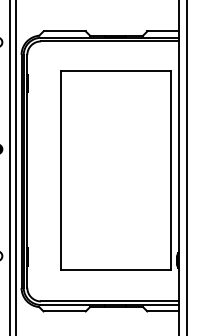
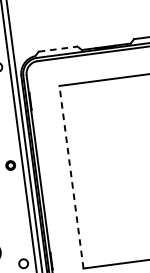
line: (65, 31) -> (58, 49), solid -> dashed
line: (60, 169) -> (70, 176), solid -> dashed

